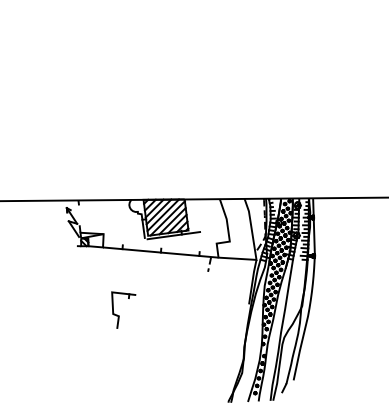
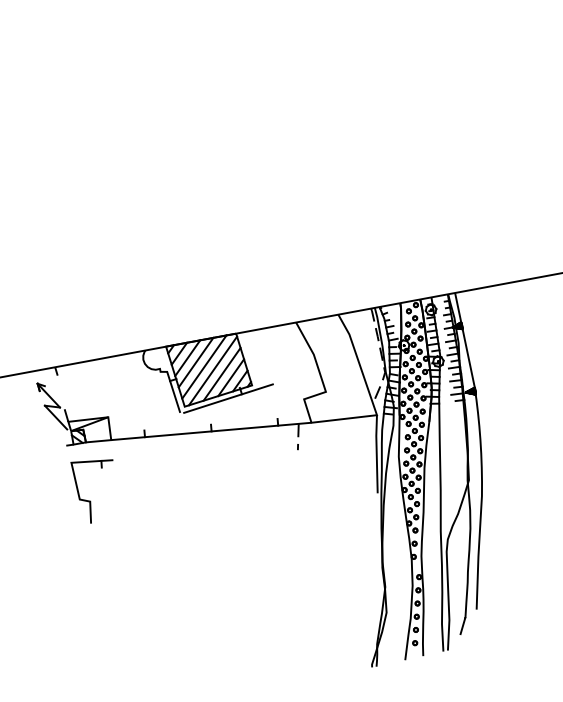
part: (119, 315) -> (90, 500), moved

